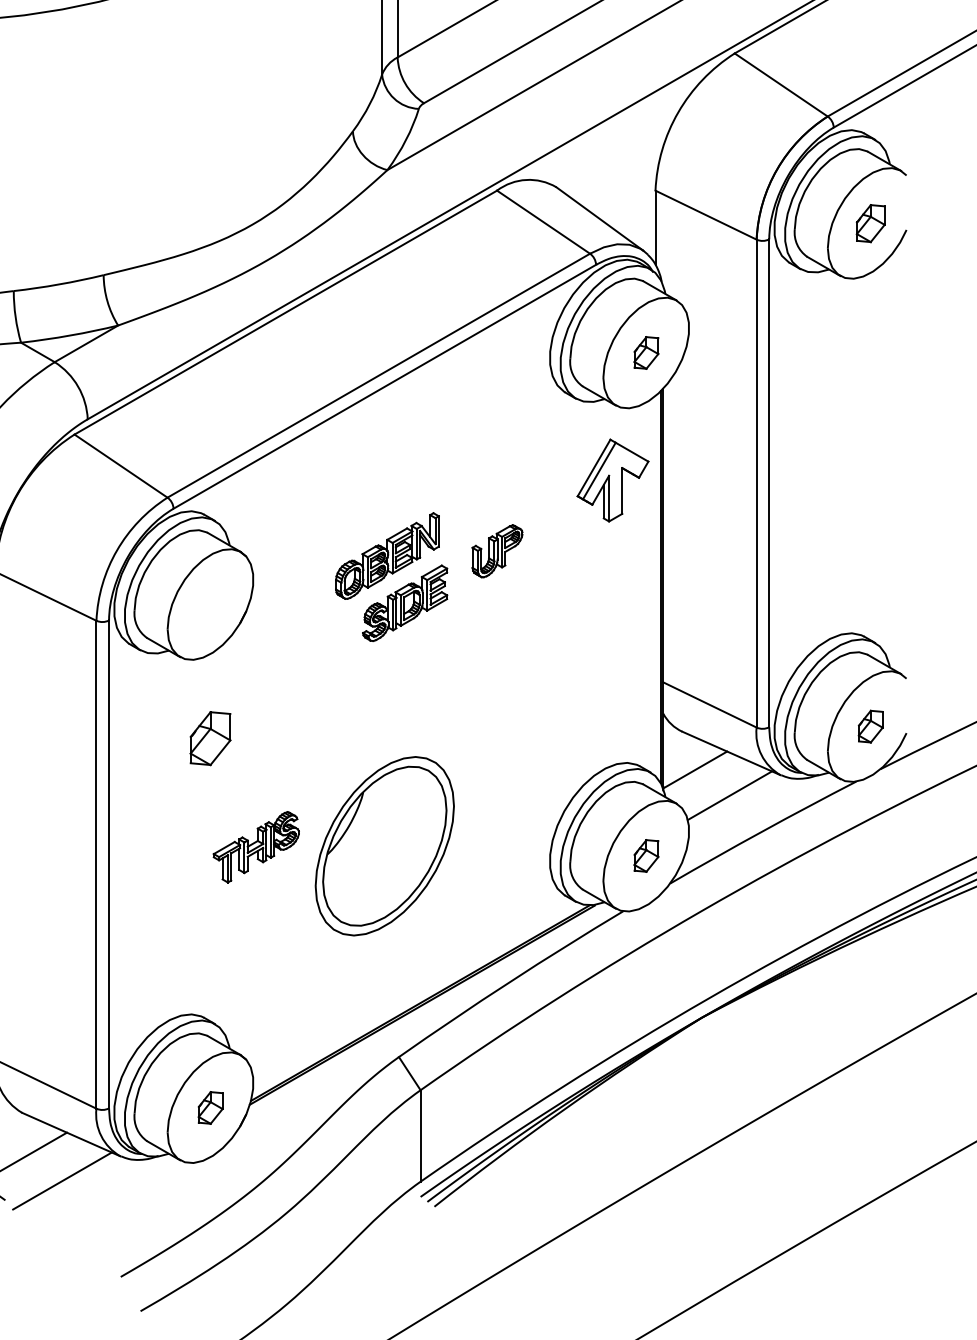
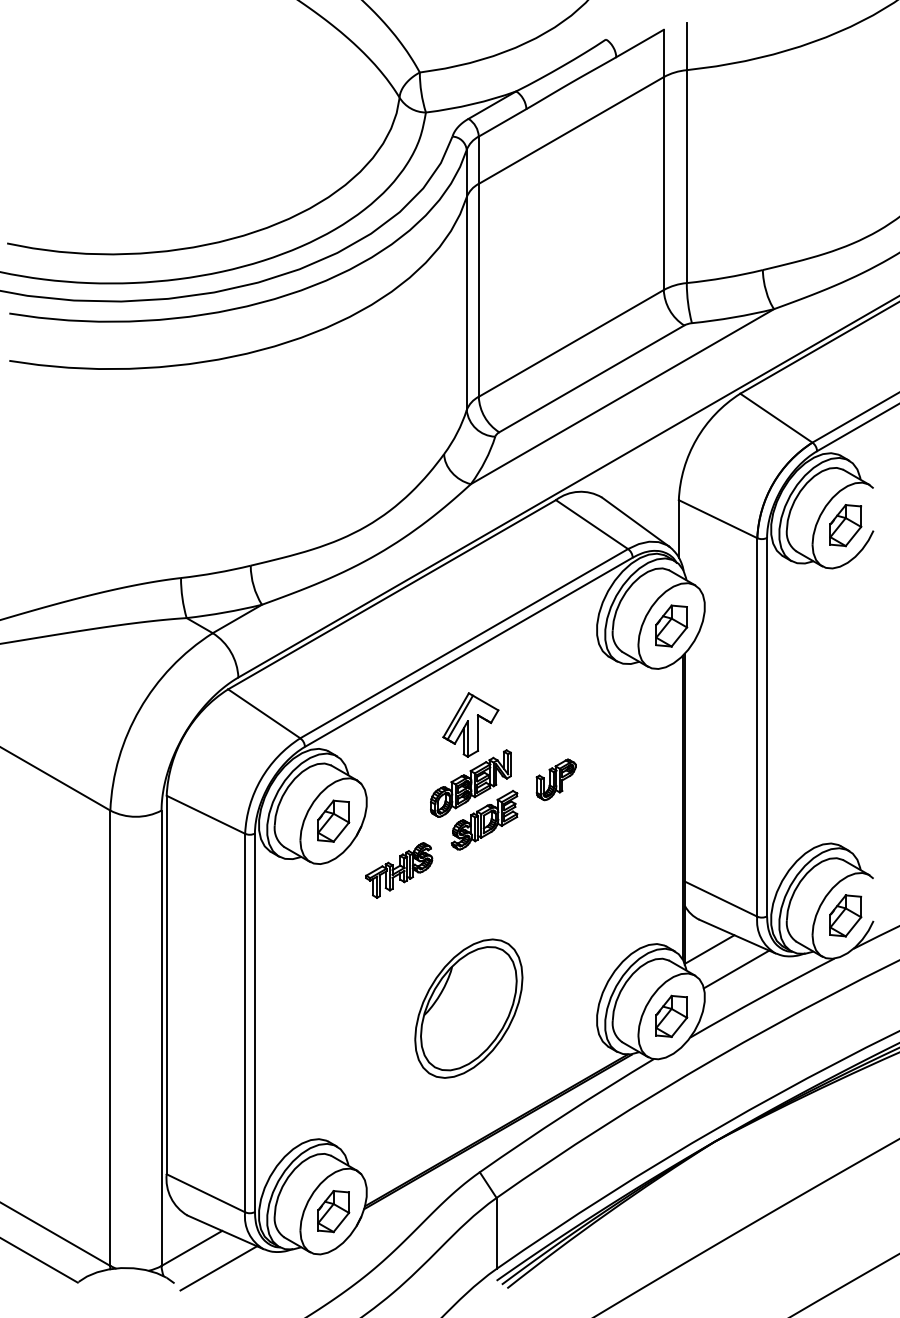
part: (870, 223) -> (845, 525), size x1.43
part: (646, 352) -> (671, 625), size x1.67
part: (612, 479) -> (470, 724), moved
part: (870, 726) -> (845, 915), size x1.67
part: (210, 737) -> (333, 820), moved
part: (256, 847) -> (399, 870), moved
part: (646, 855) -> (671, 1015), size x1.67
part: (210, 1107) -> (333, 1211), size x1.67

